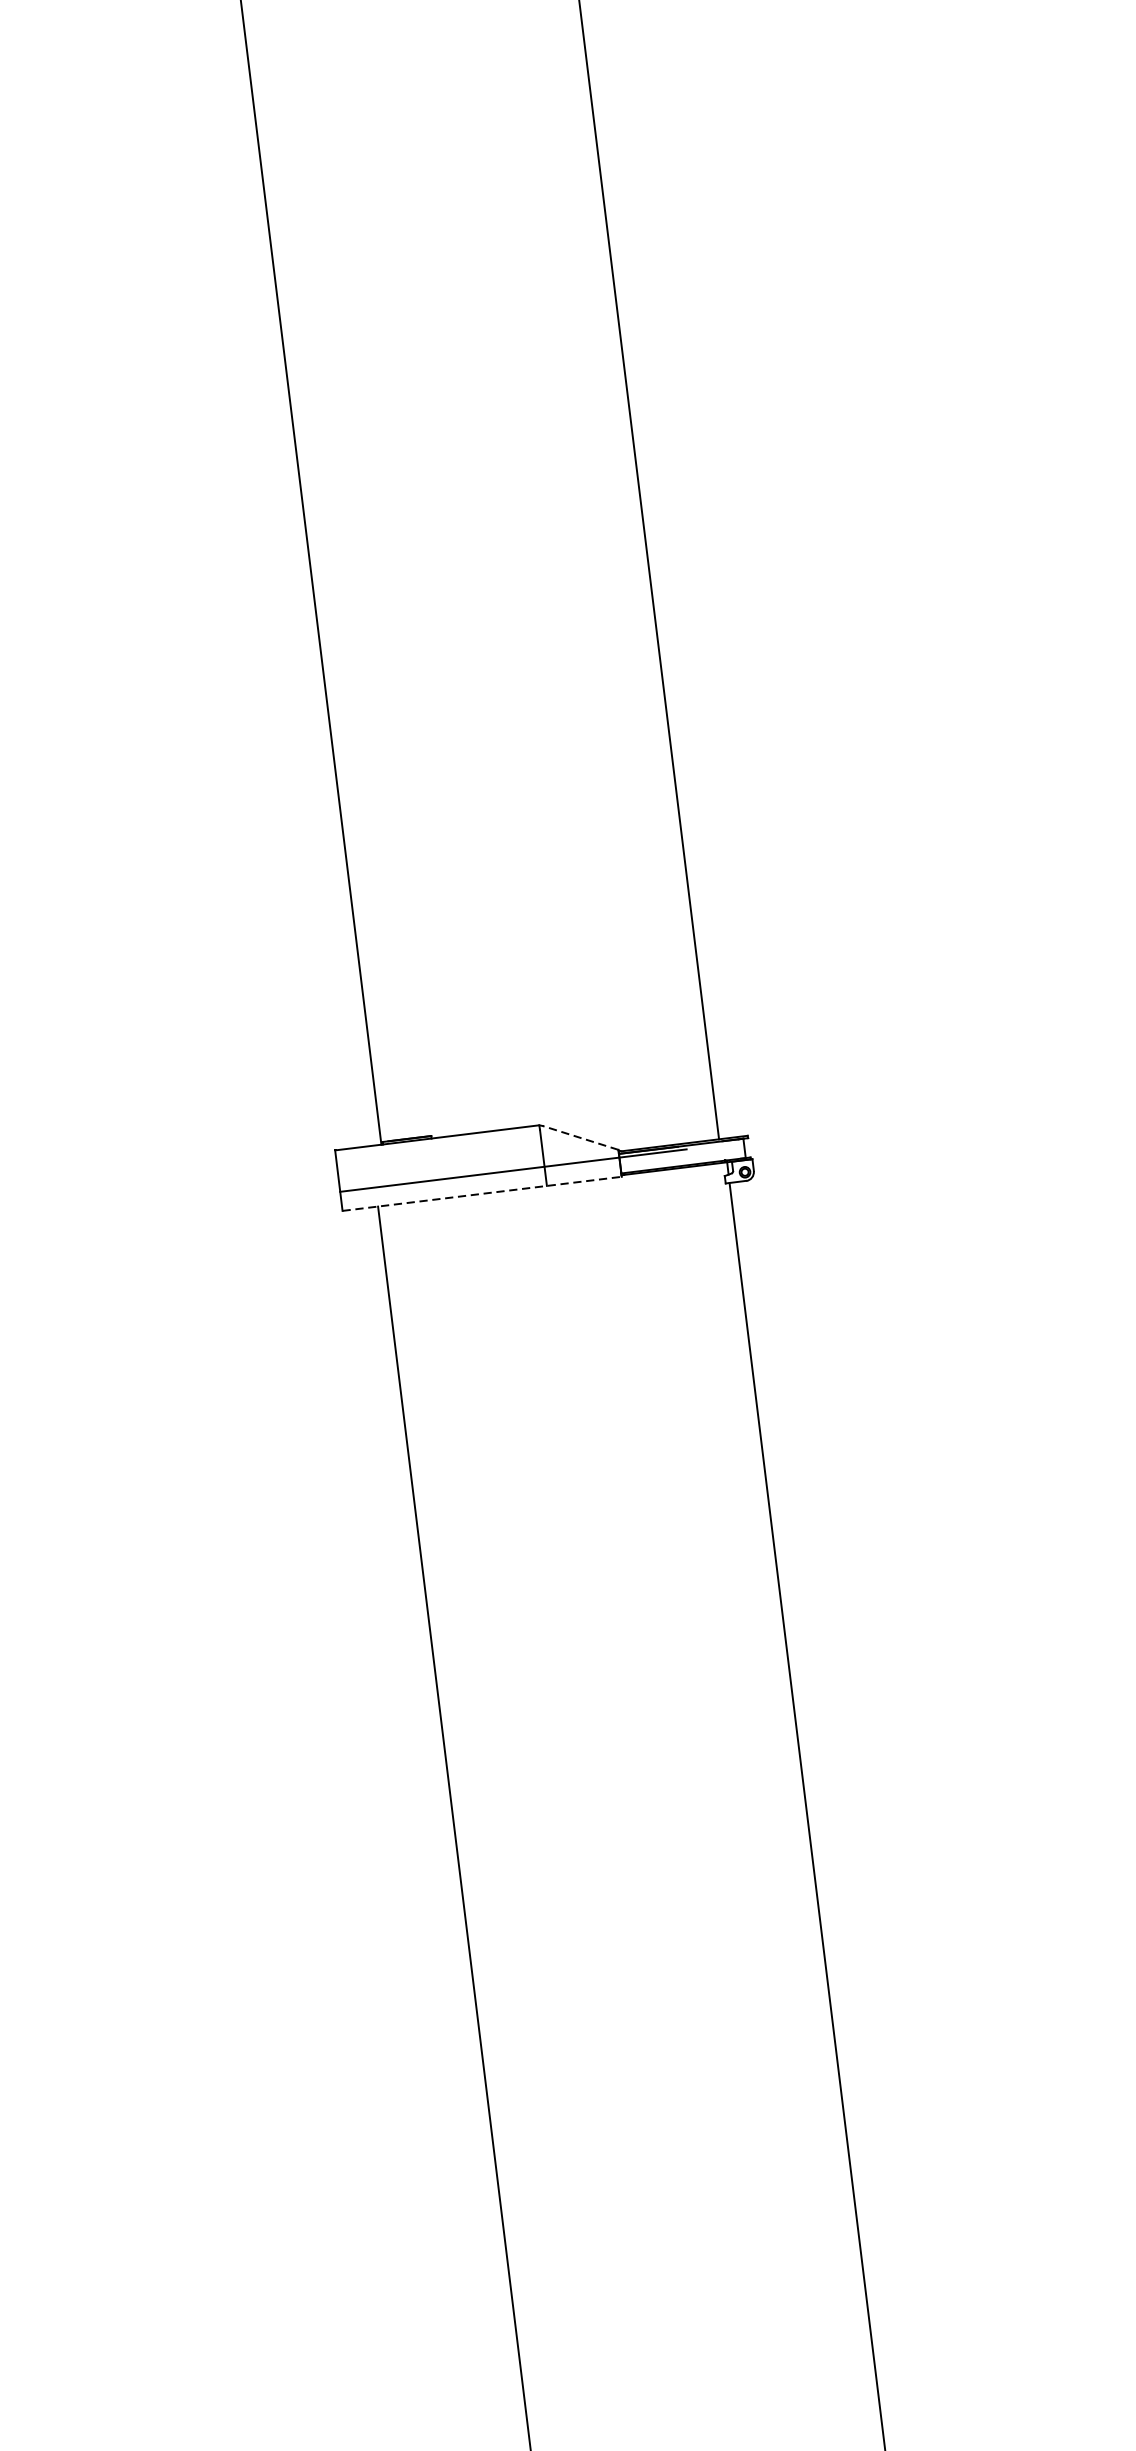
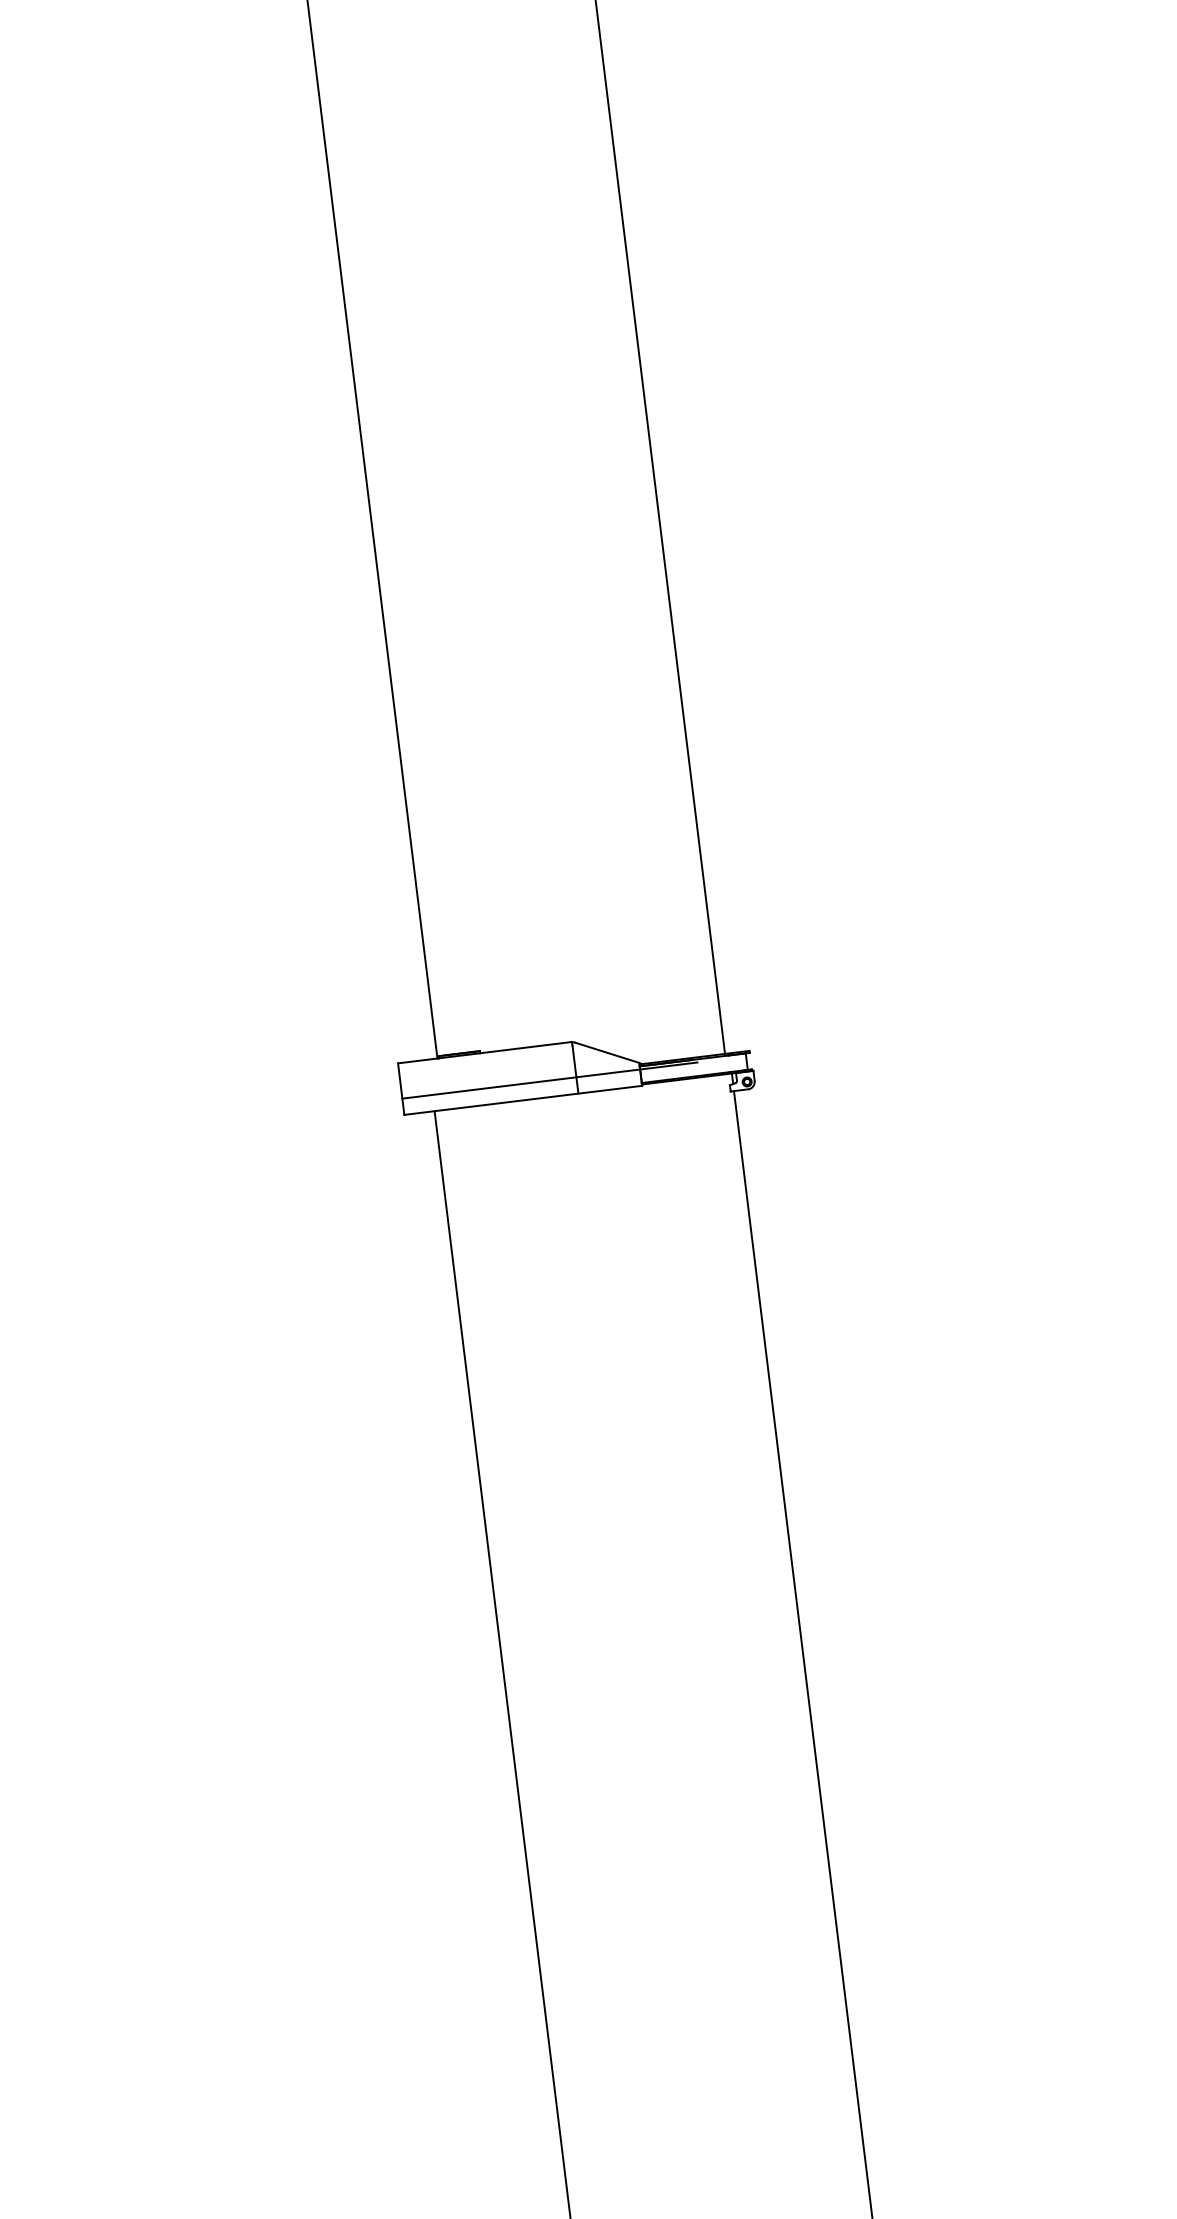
line: (581, 1137) -> (607, 1052), dashed -> solid
line: (482, 1193) -> (523, 1100), dashed -> solid

